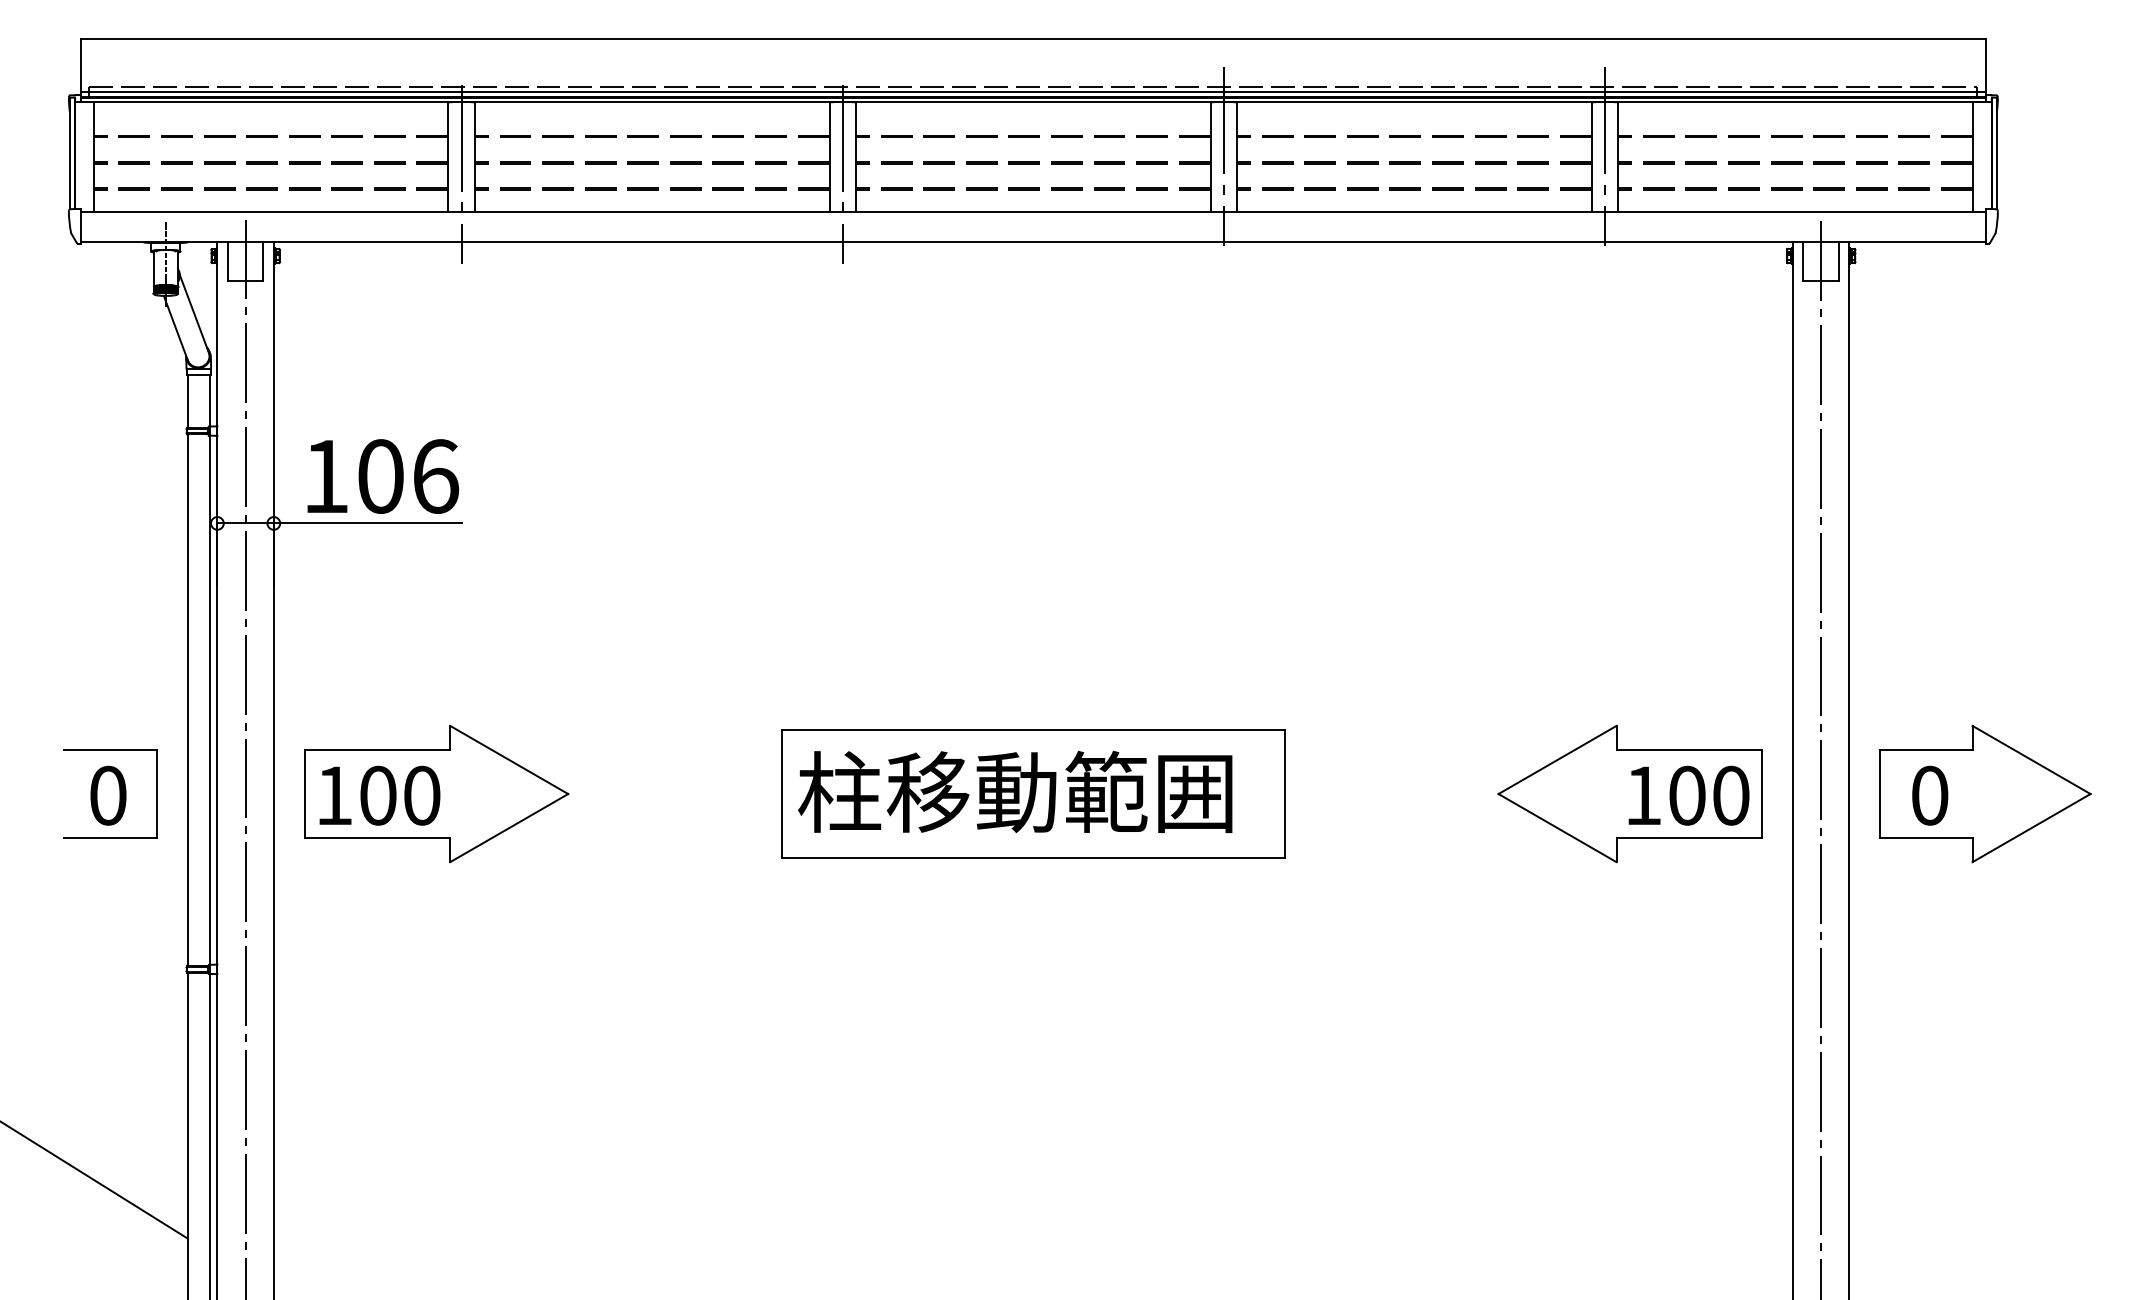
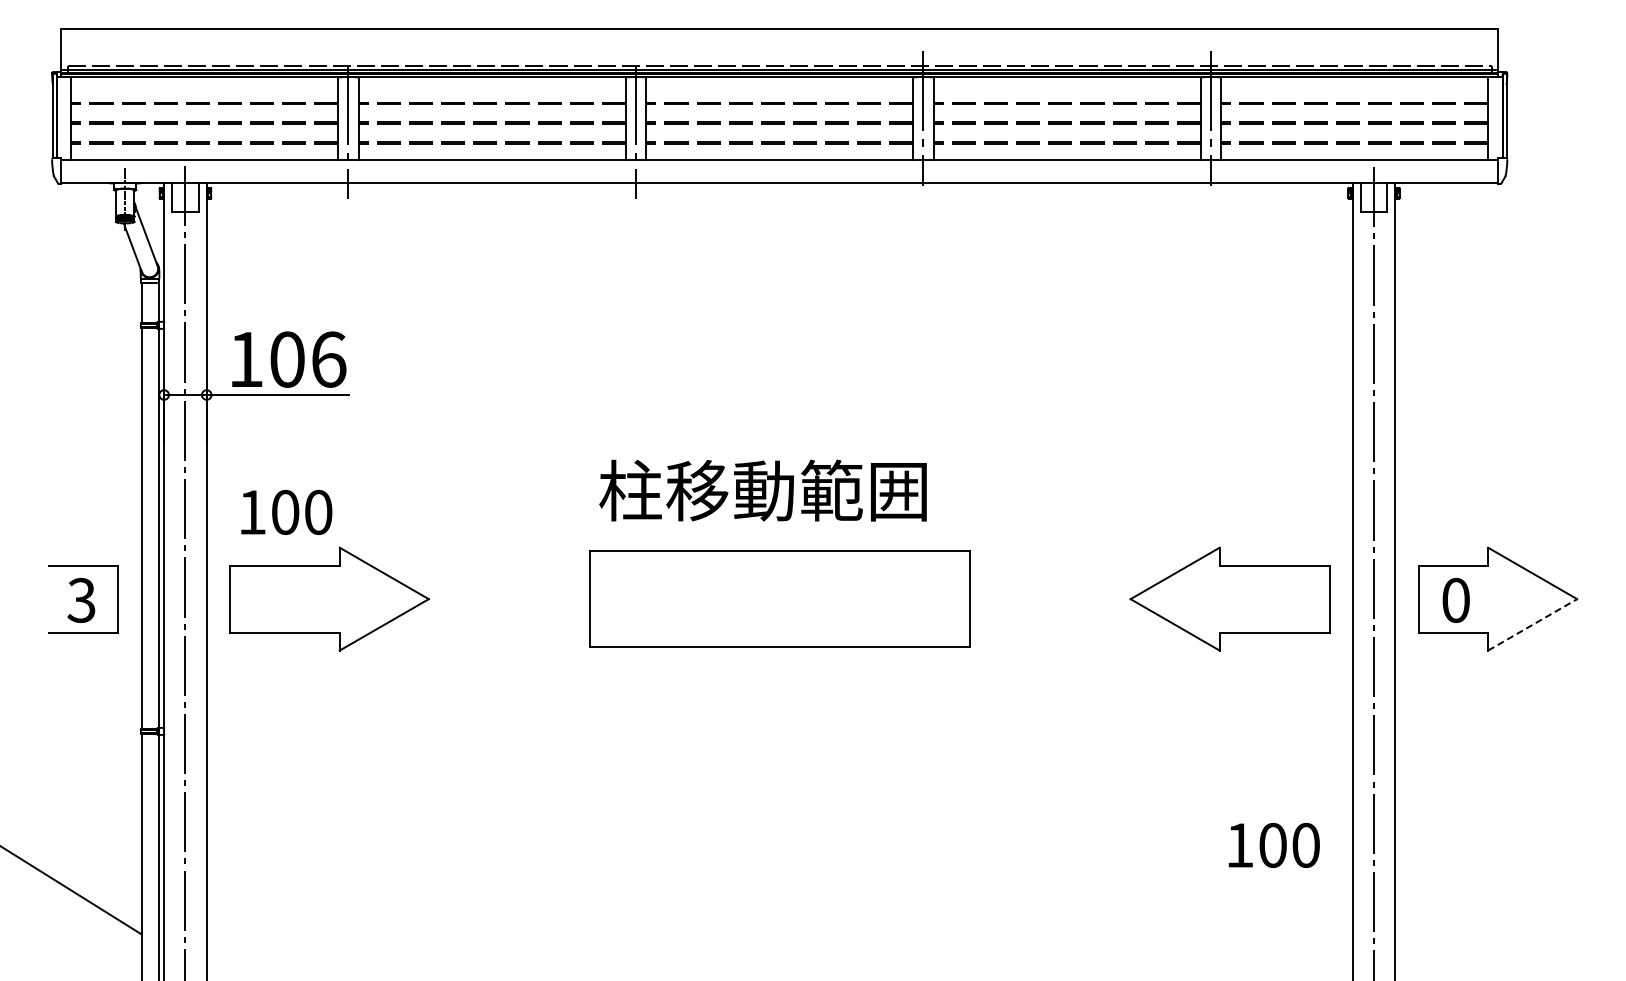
text: (1014, 791) -> (762, 490), moved
text: (379, 794) -> (286, 511), moved
text: (1687, 794) -> (1273, 844), moved
text: (107, 795) -> (81, 600), 0 -> 3
line: (2032, 827) -> (1533, 624), solid -> dashed

